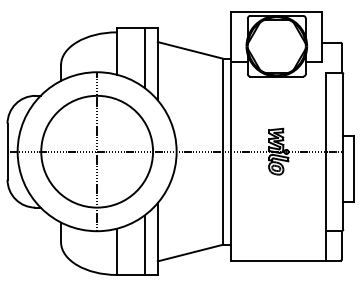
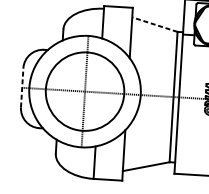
line: (190, 50) -> (154, 24), solid -> dashed
line: (144, 57) -> (122, 27), removed
line: (7, 151) -> (22, 87), solid -> dashed
line: (144, 244) -> (114, 158), removed

